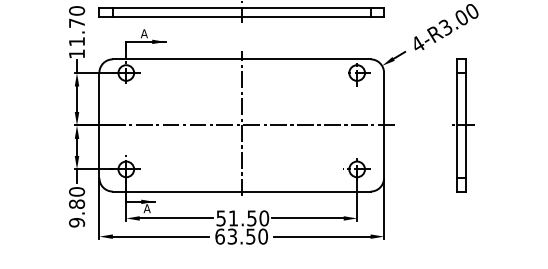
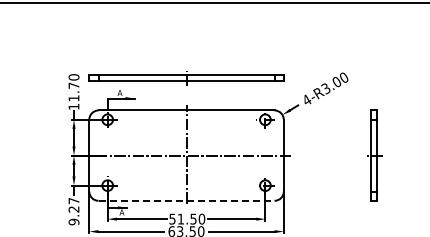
part: (462, 125) -> (374, 155), moved
line: (243, 191) -> (187, 200), solid -> dashed
text: (76, 196) -> (73, 204), 9.80 -> 9.27

